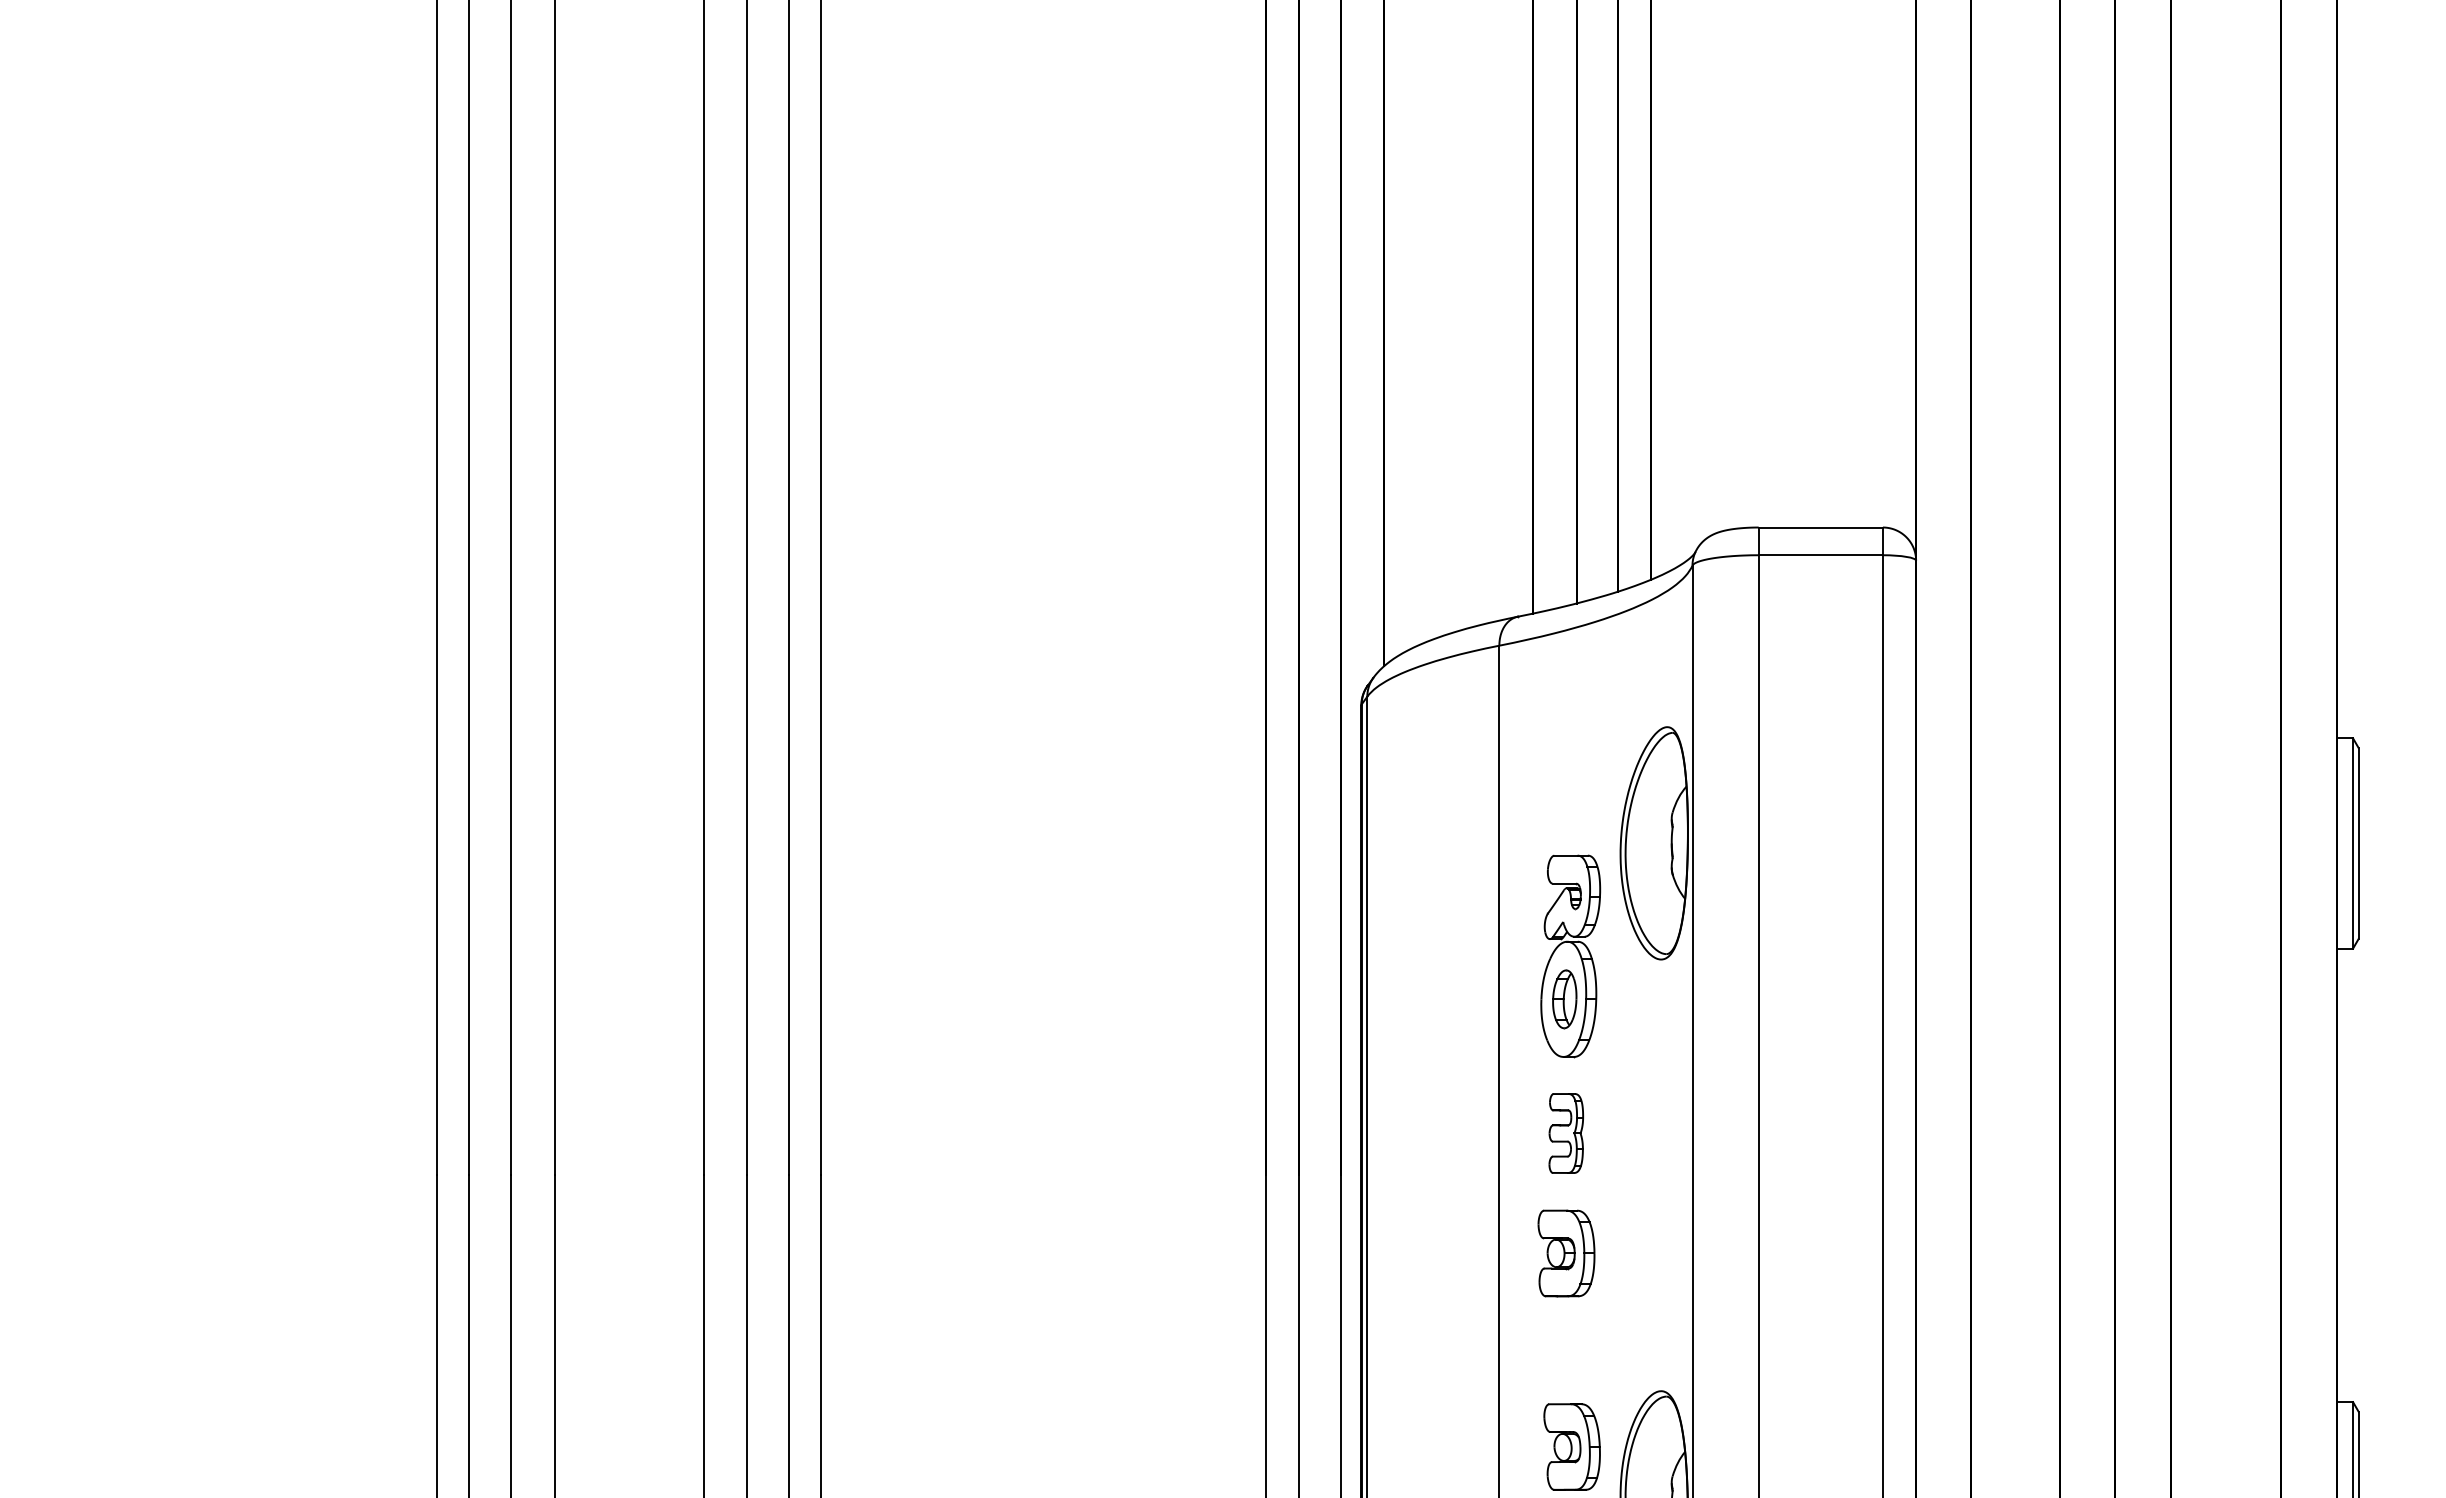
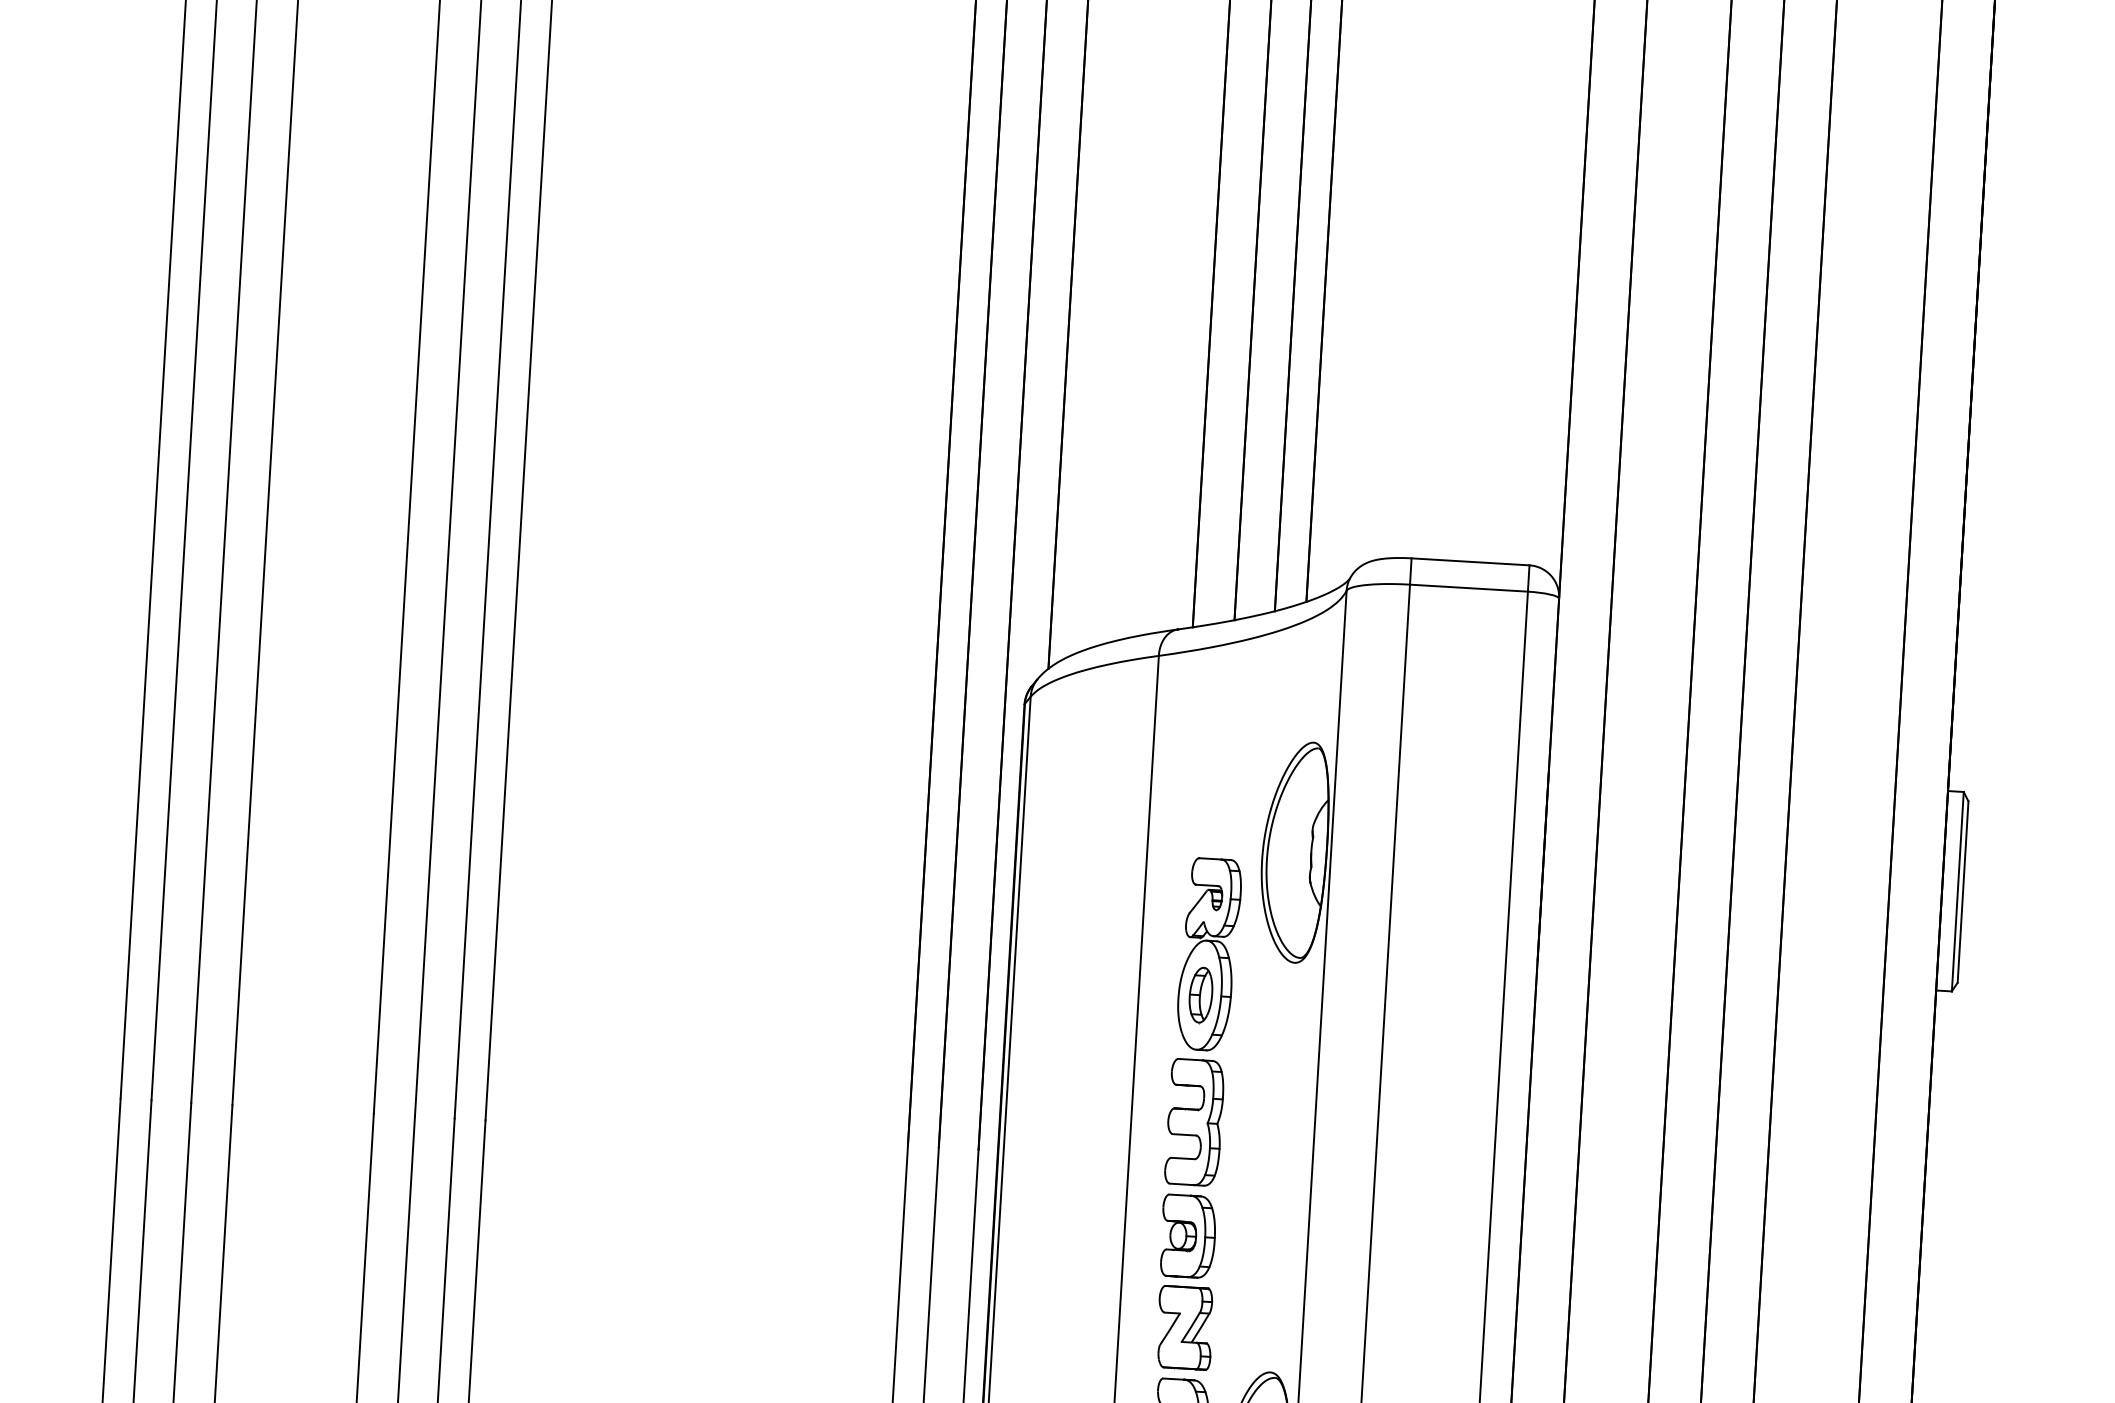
part: (1566, 1133) -> (1195, 1122), size x1.67
part: (1568, 1350) -> (1184, 1328), added

